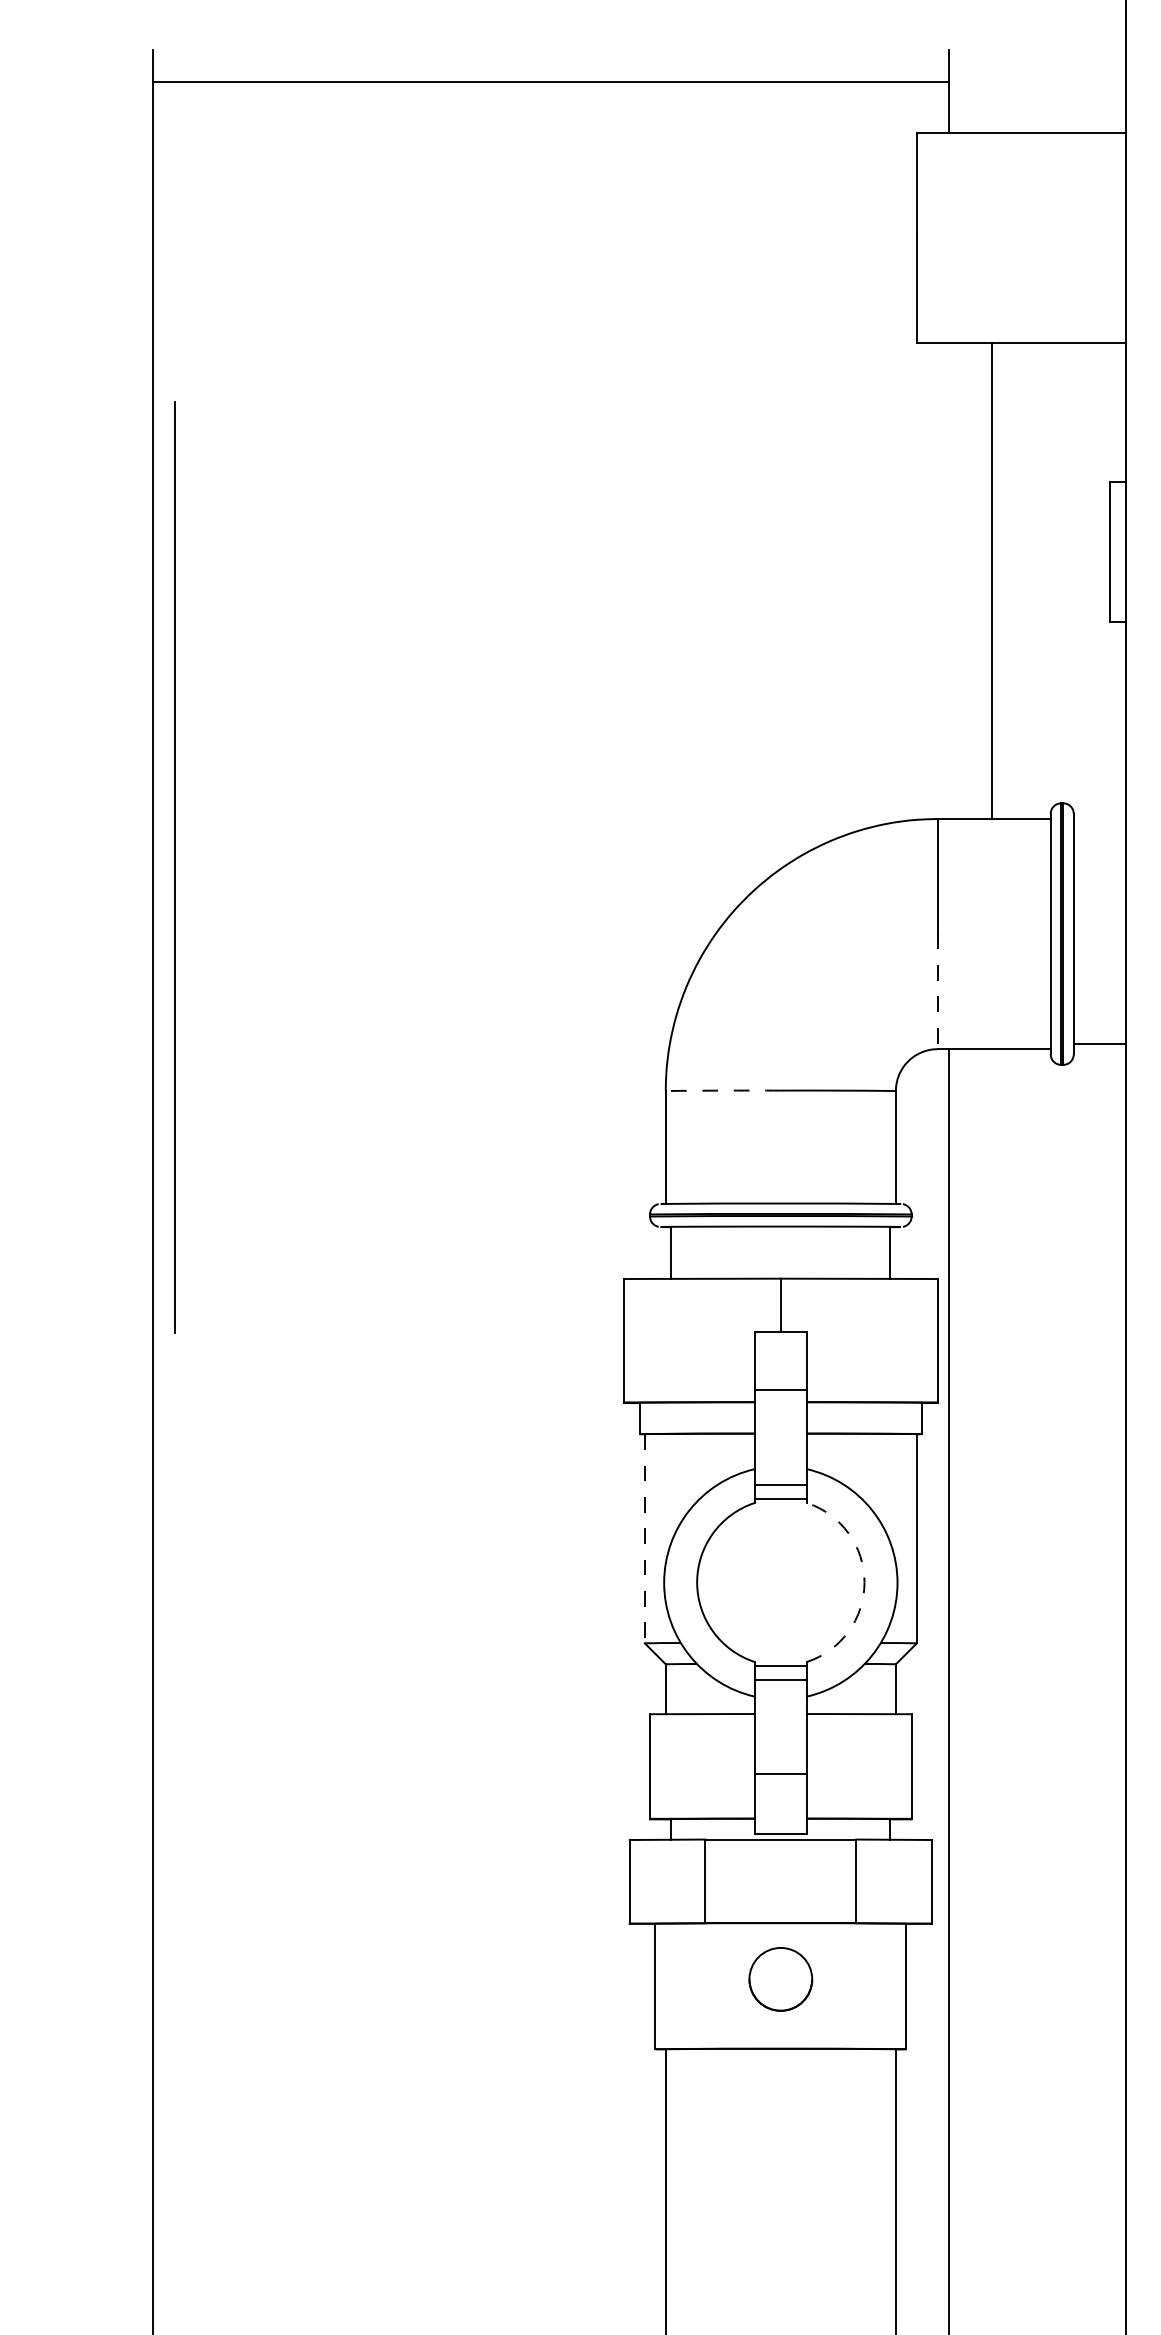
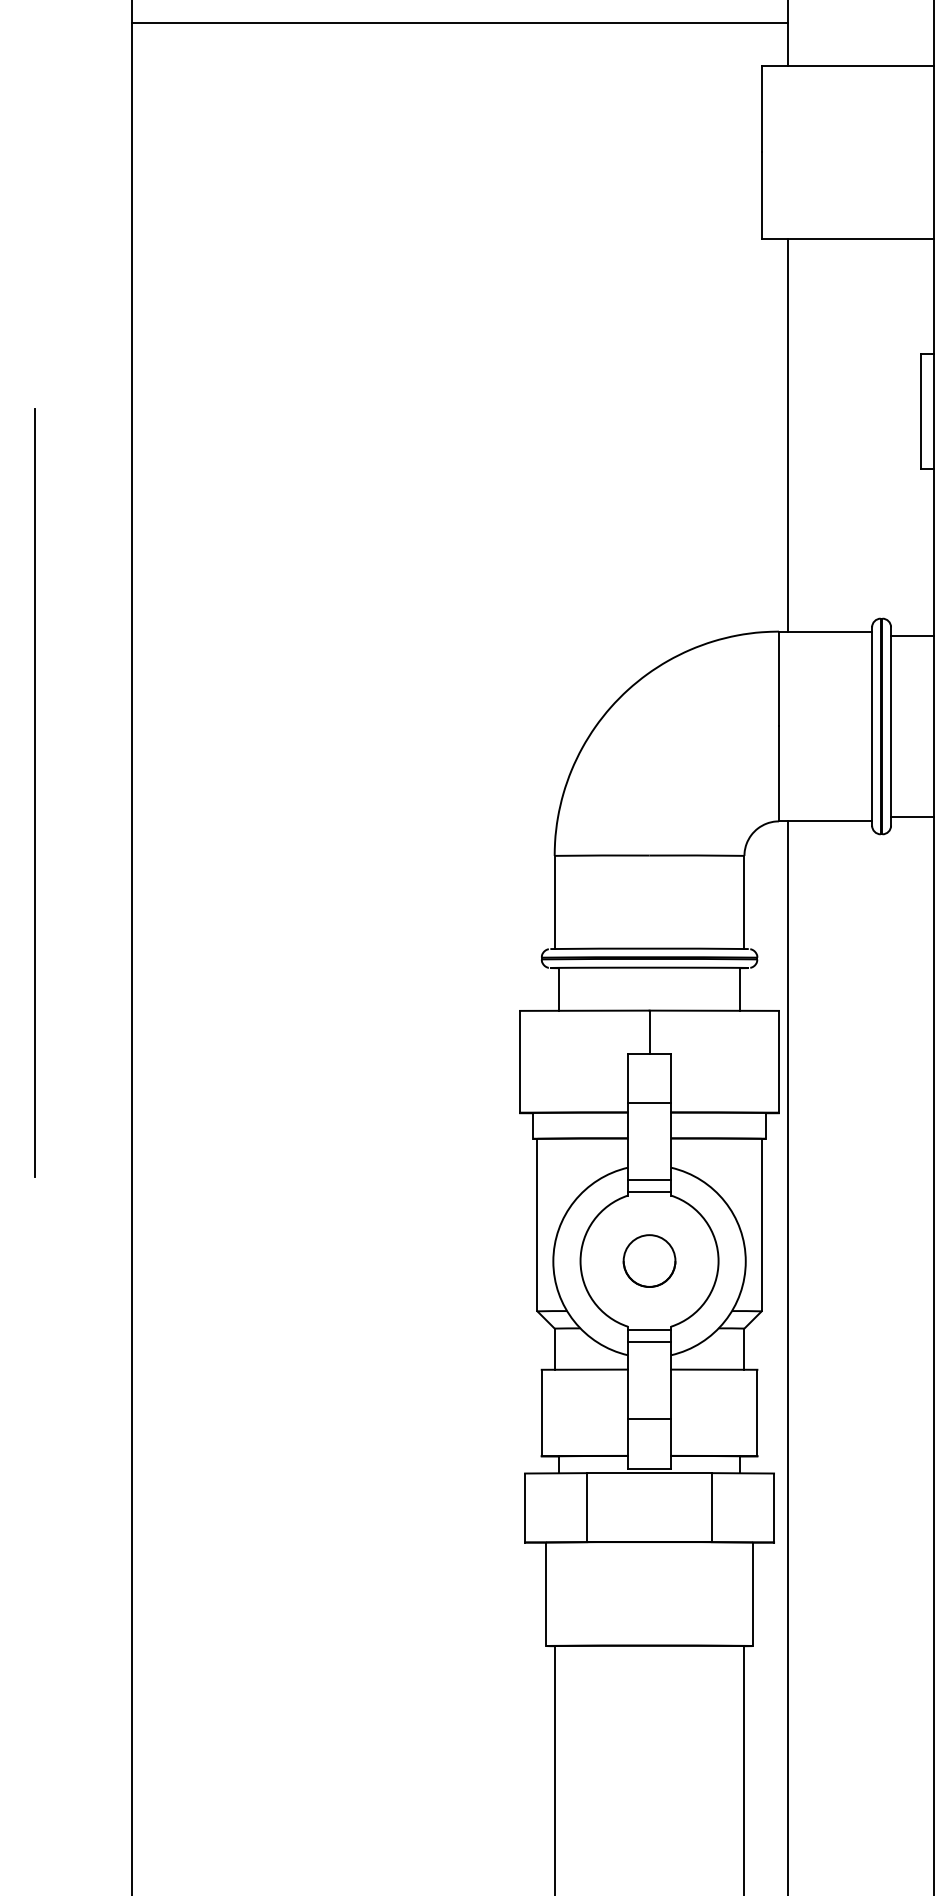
line: (991, 580) -> (787, 434), moved
line: (1099, 824) -> (912, 636), added
line: (174, 867) -> (34, 793), moved
line: (937, 991) -> (778, 773), dashed -> solid
arc: (723, 1090) -> (602, 855), dashed -> solid
line: (644, 1538) -> (537, 1224), dashed -> solid
arc: (864, 1582) -> (718, 1261), dashed -> solid
part: (780, 1979) -> (649, 1261), moved

